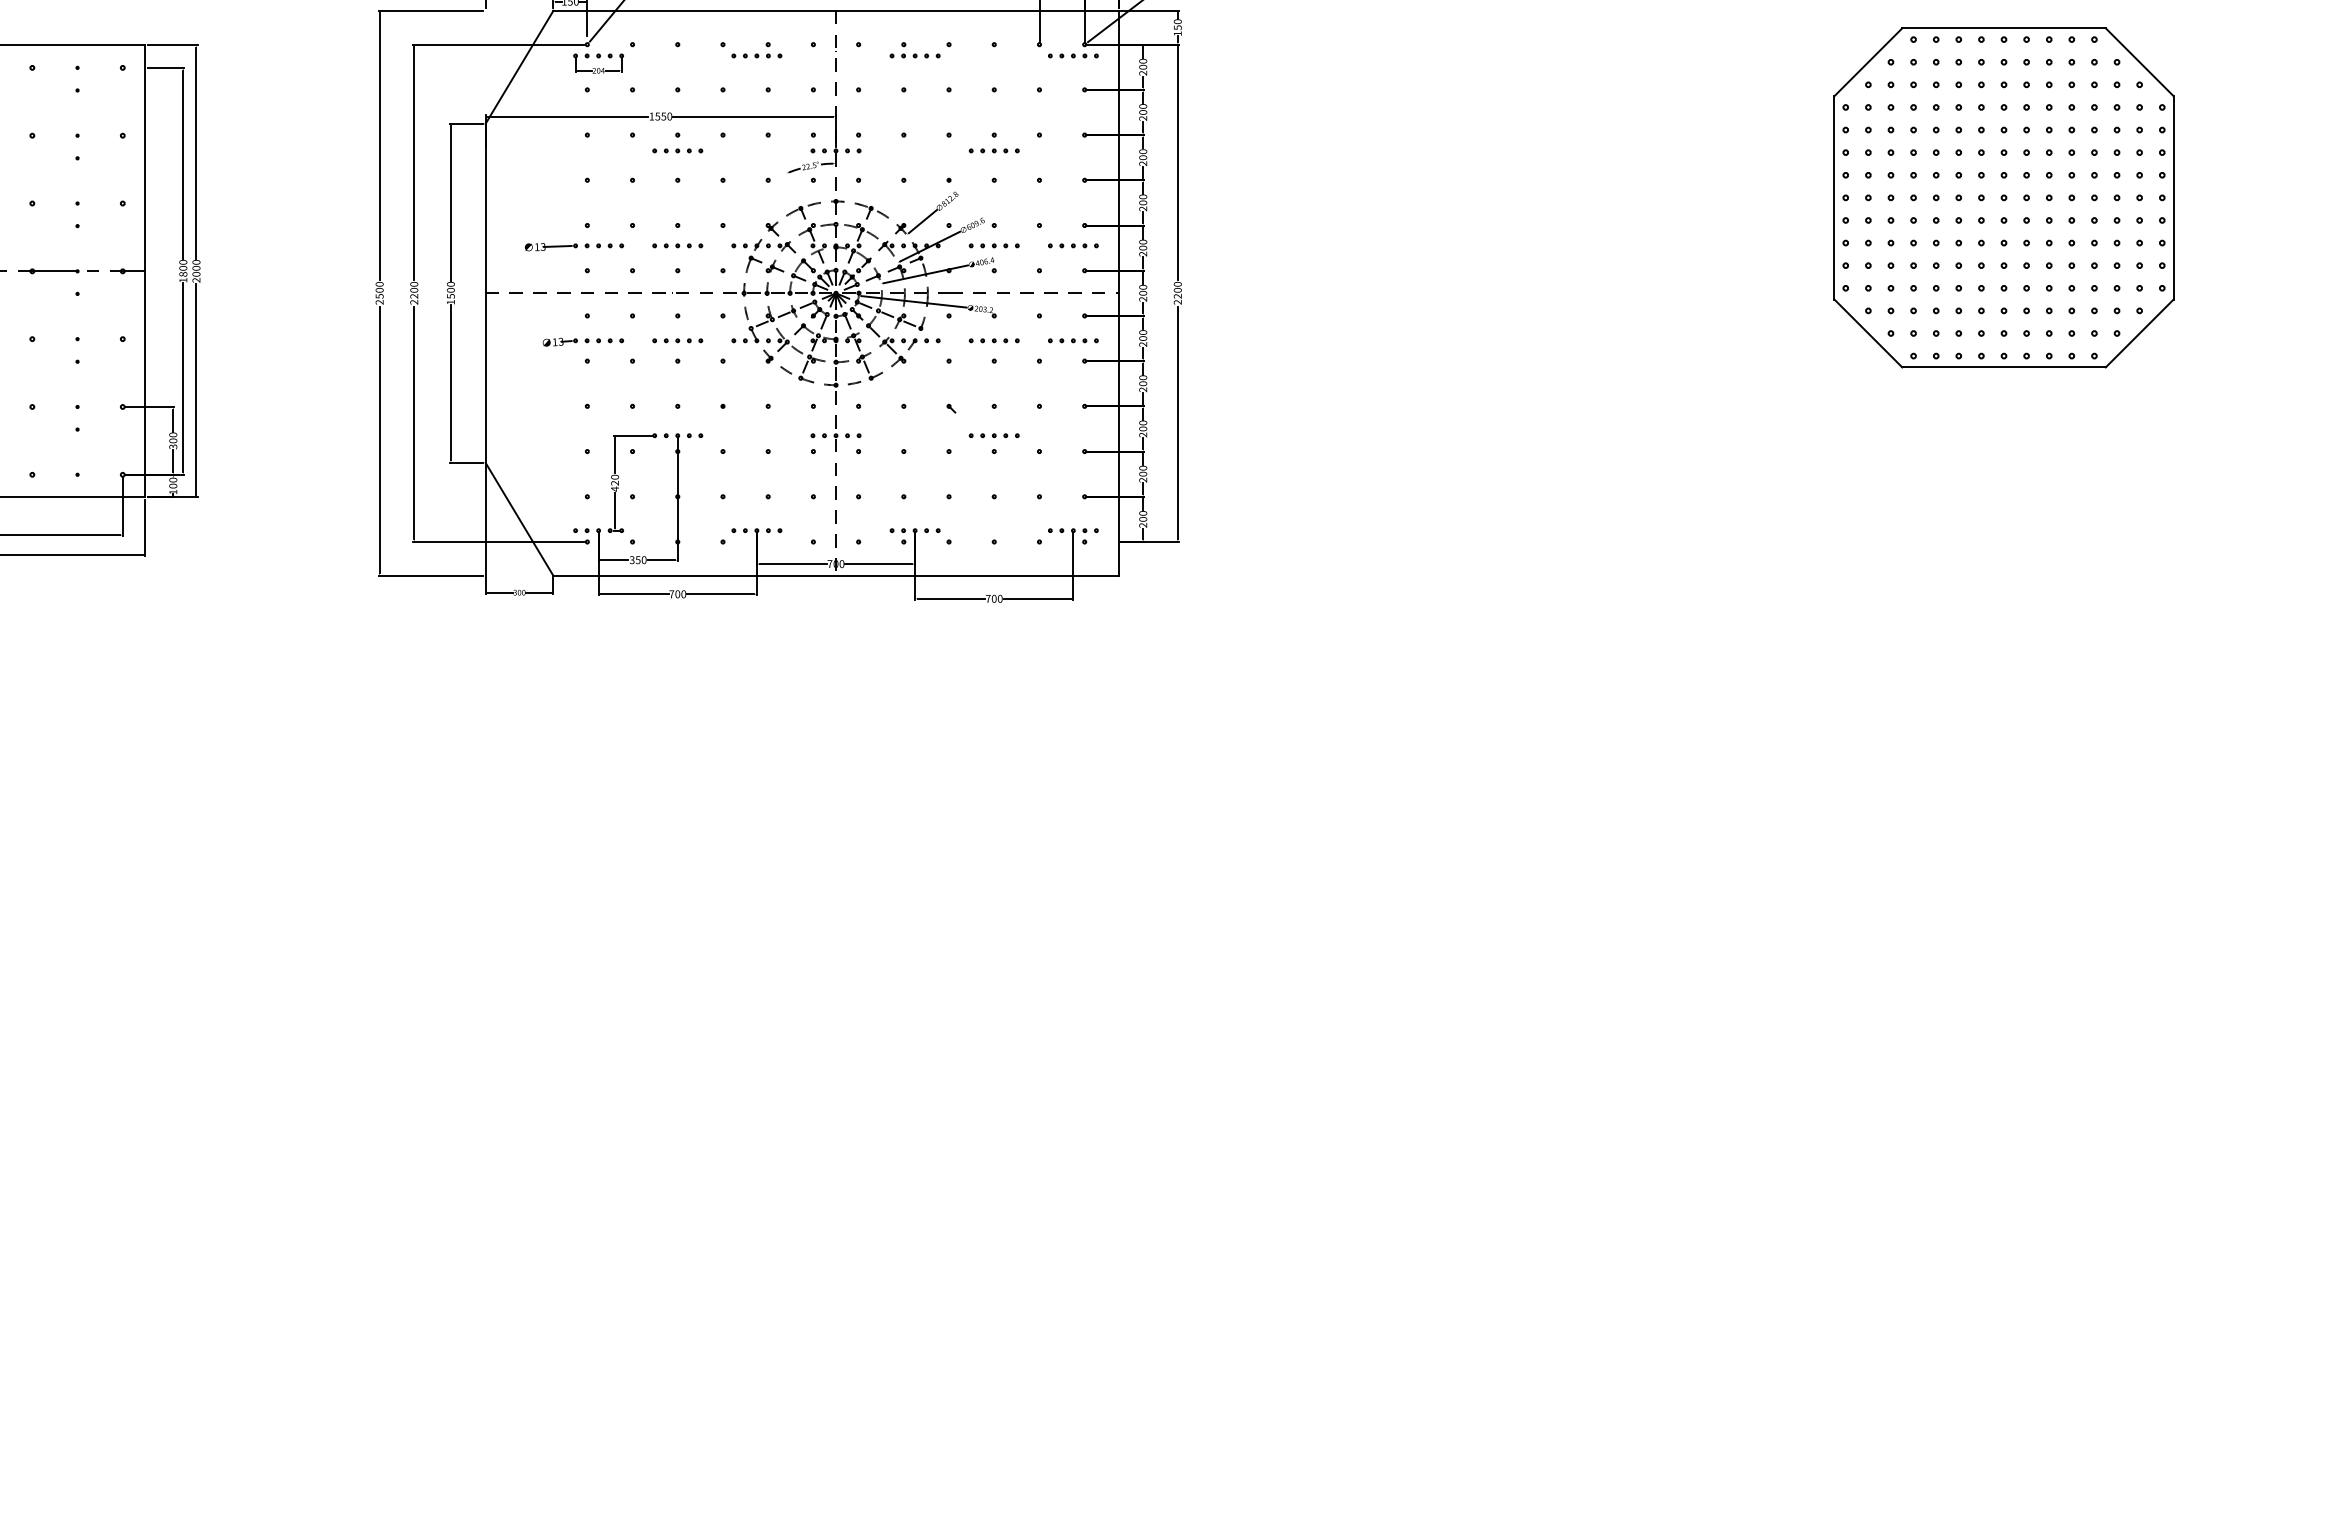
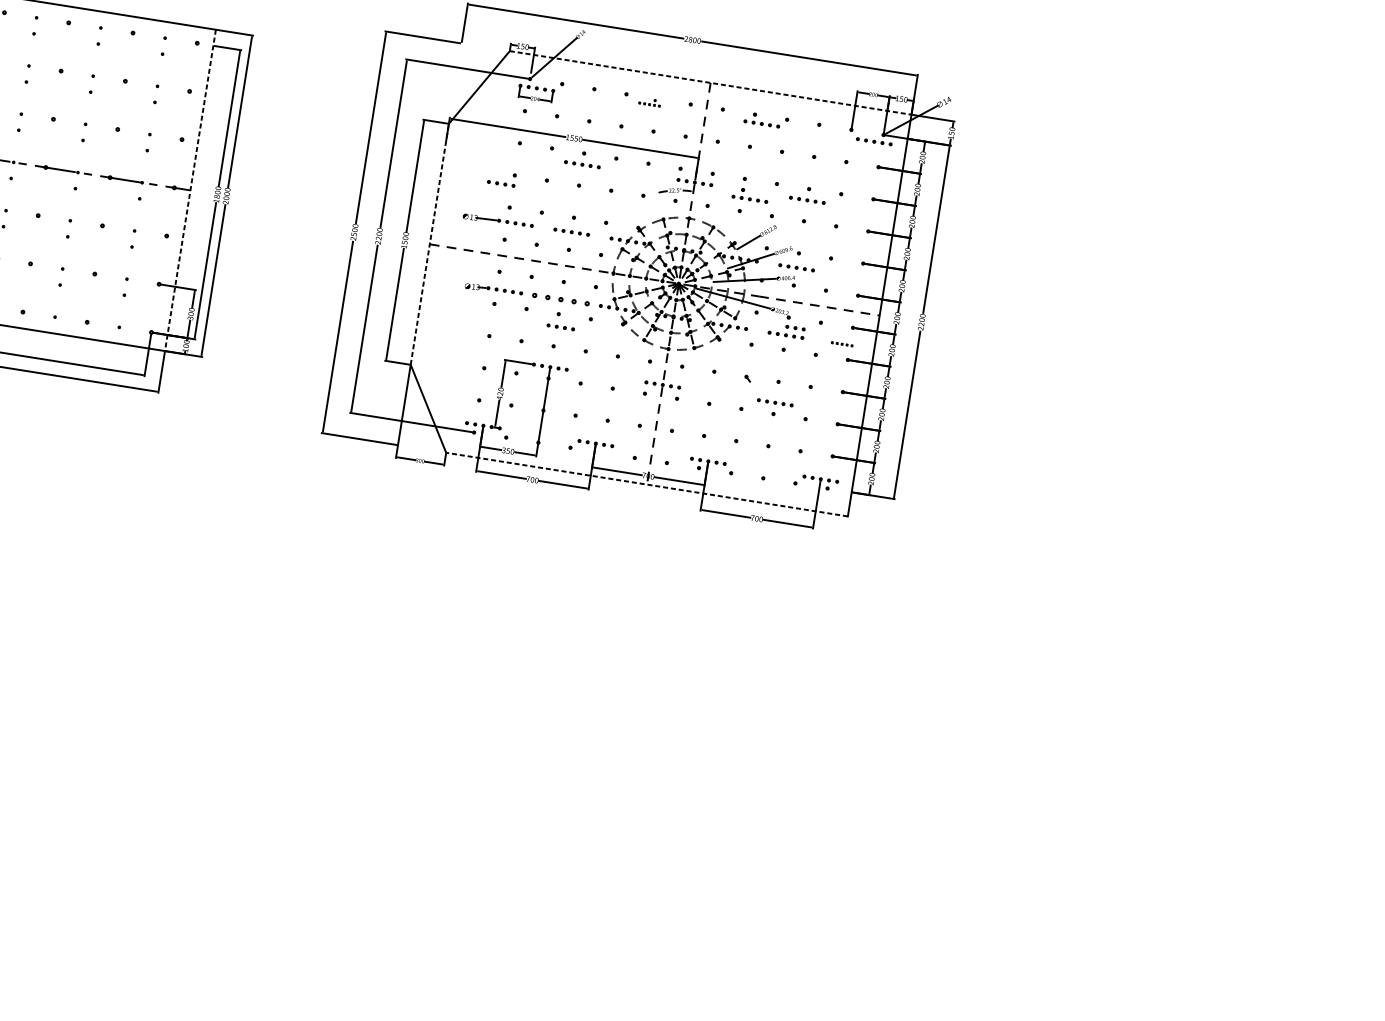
line: (836, 10) -> (711, 82), solid -> dashed
part: (756, 50) -> (649, 102), size x0.6
part: (914, 156) -> (750, 195), added
part: (570, 194) -> (501, 183), added
part: (1073, 245) -> (853, 276), removed
line: (145, 271) -> (190, 190), solid -> dashed
line: (485, 293) -> (429, 244), solid -> dashed
part: (1005, 328) -> (795, 327), added
part: (677, 340) -> (560, 299), size x1.6
part: (1073, 340) -> (842, 344), size x0.6
part: (683, 378) -> (560, 327), added
line: (836, 575) -> (647, 484), solid -> dashed

